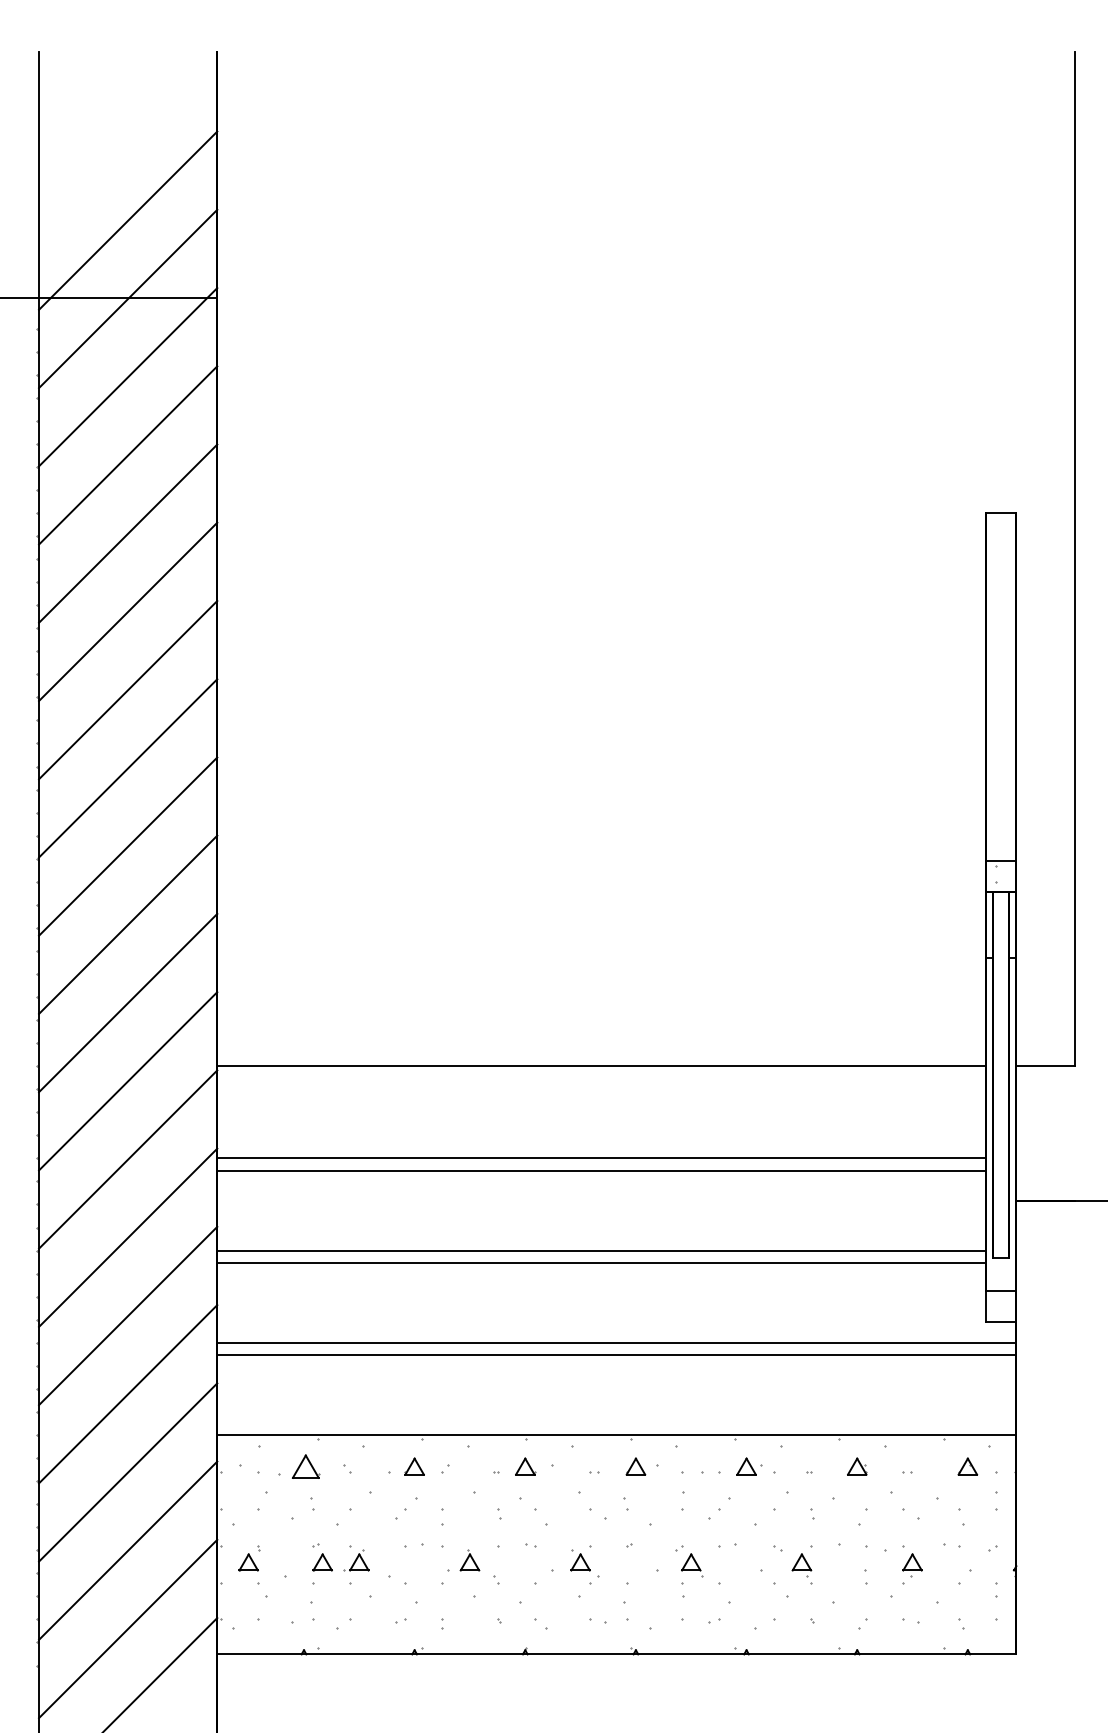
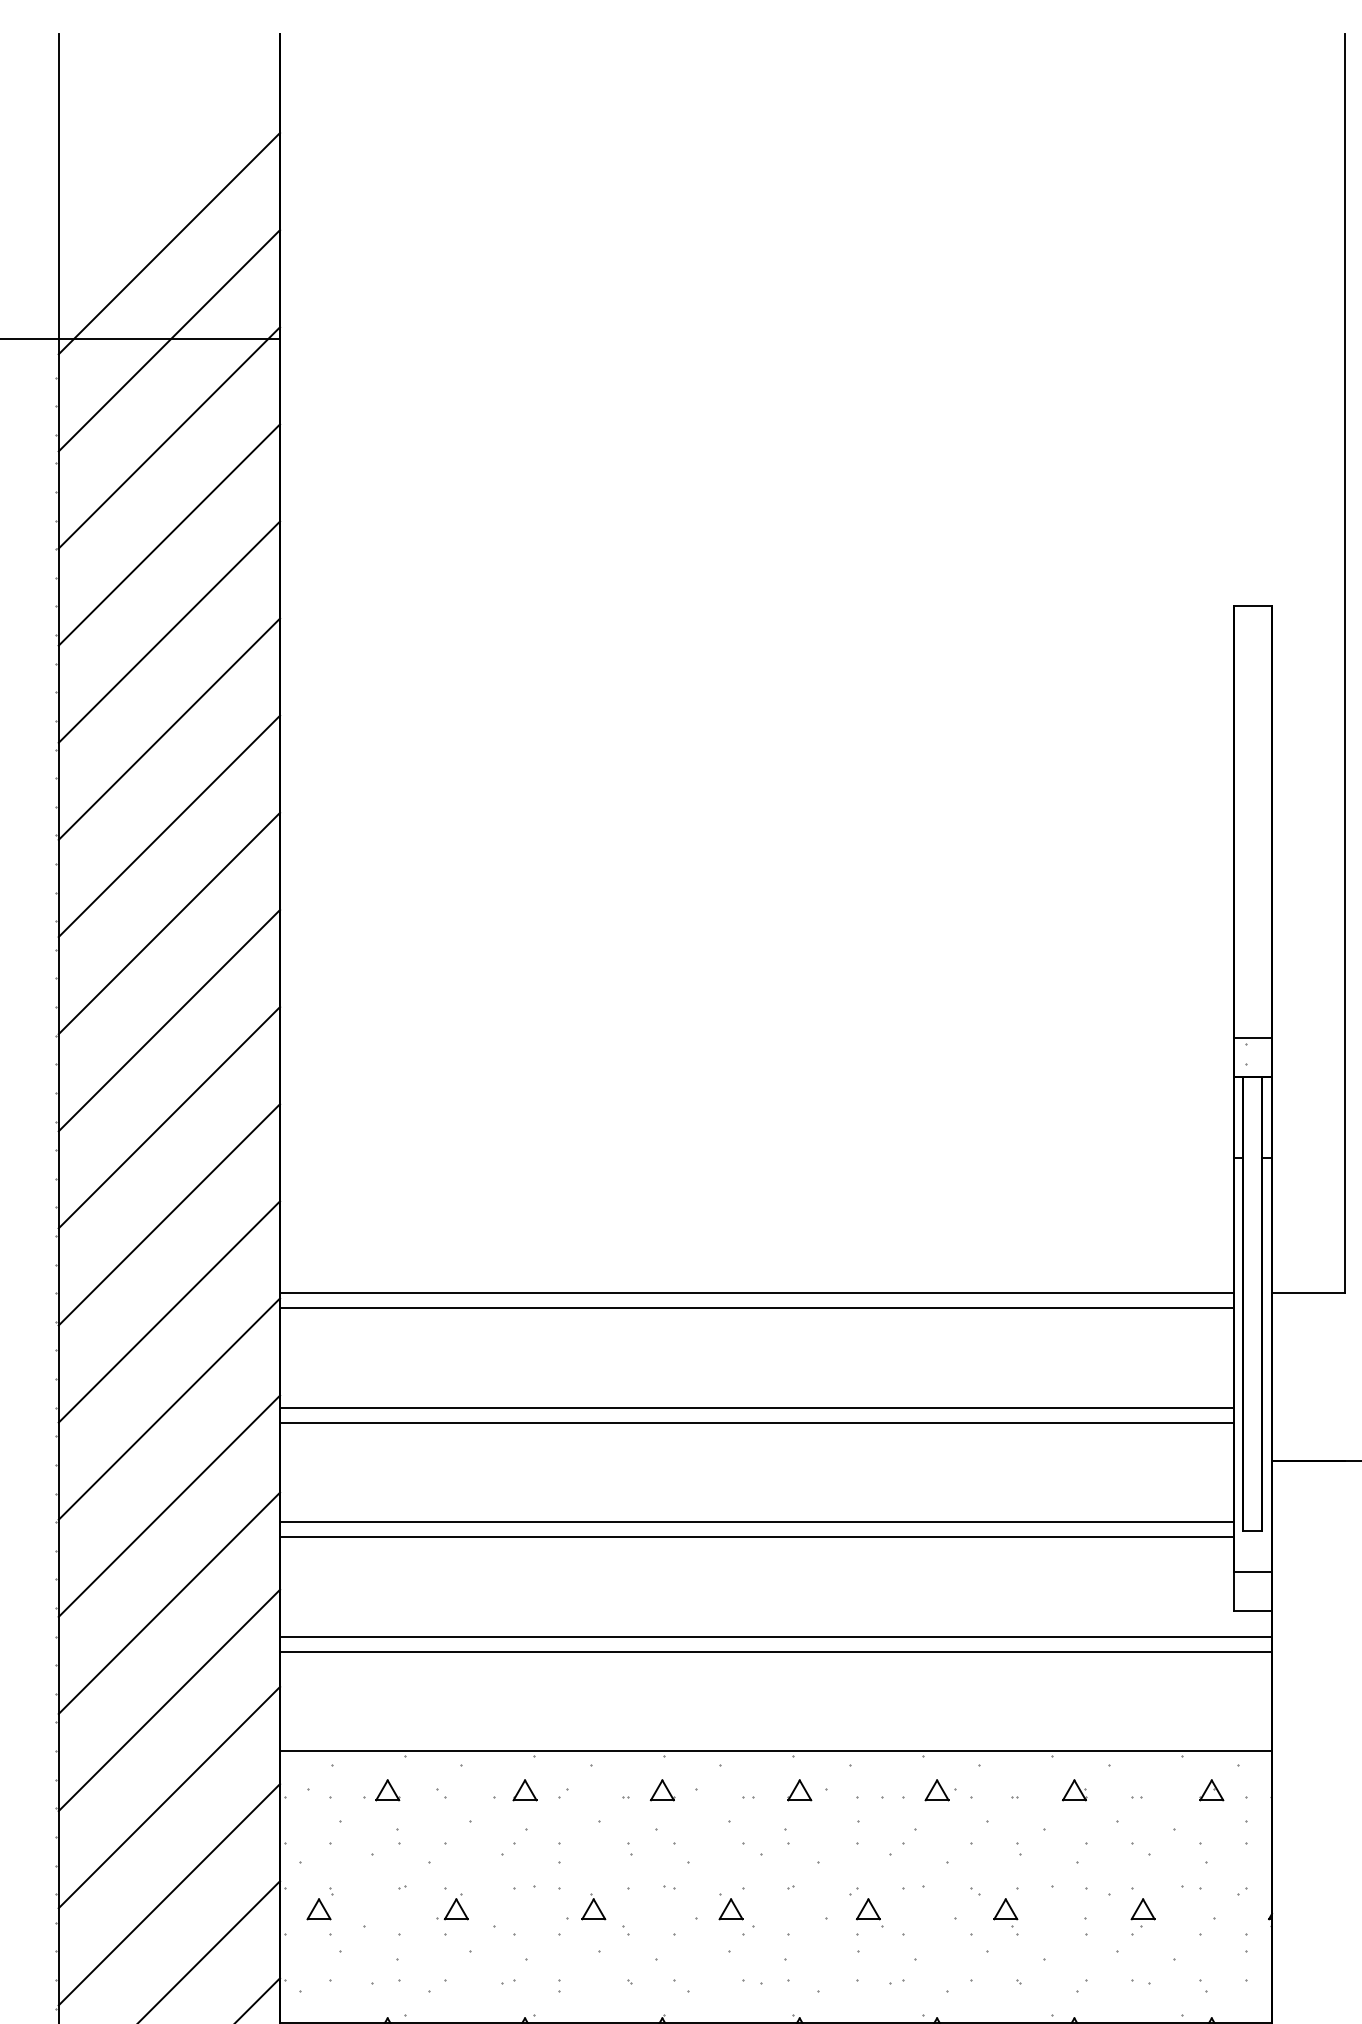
line: (601, 1078) -> (756, 1308), added
part: (299, 1466) -> (382, 1790), size x0.71
part: (322, 1562) -> (410, 1909), removed

